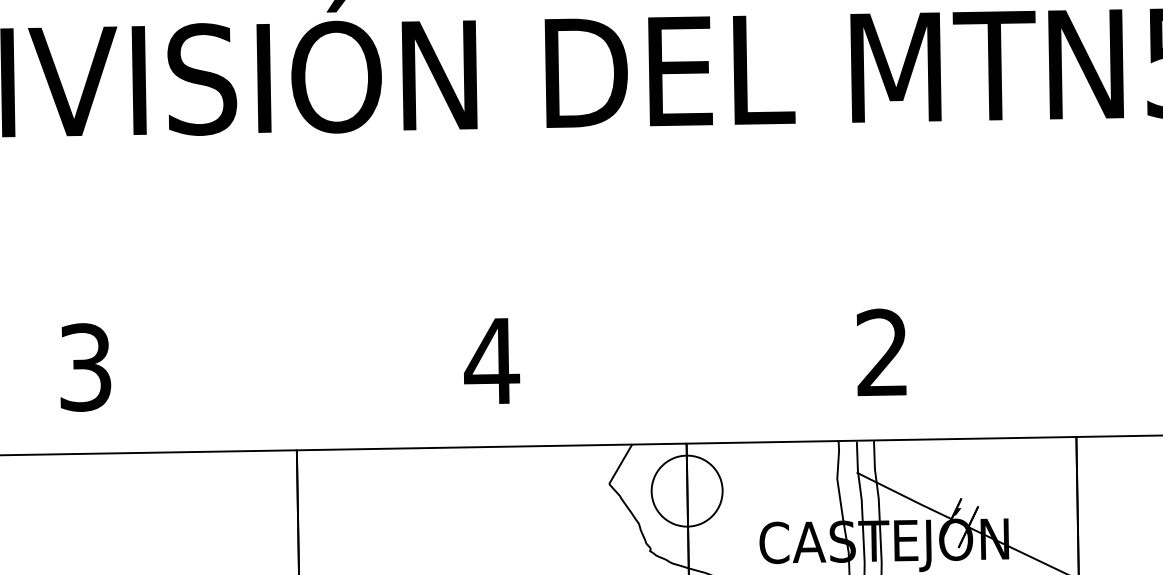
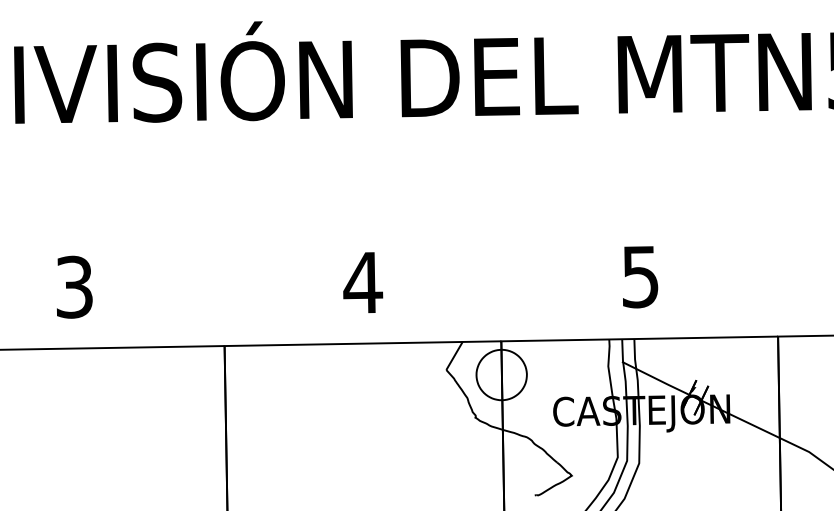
text: (882, 352) -> (640, 276), 2 -> 5

